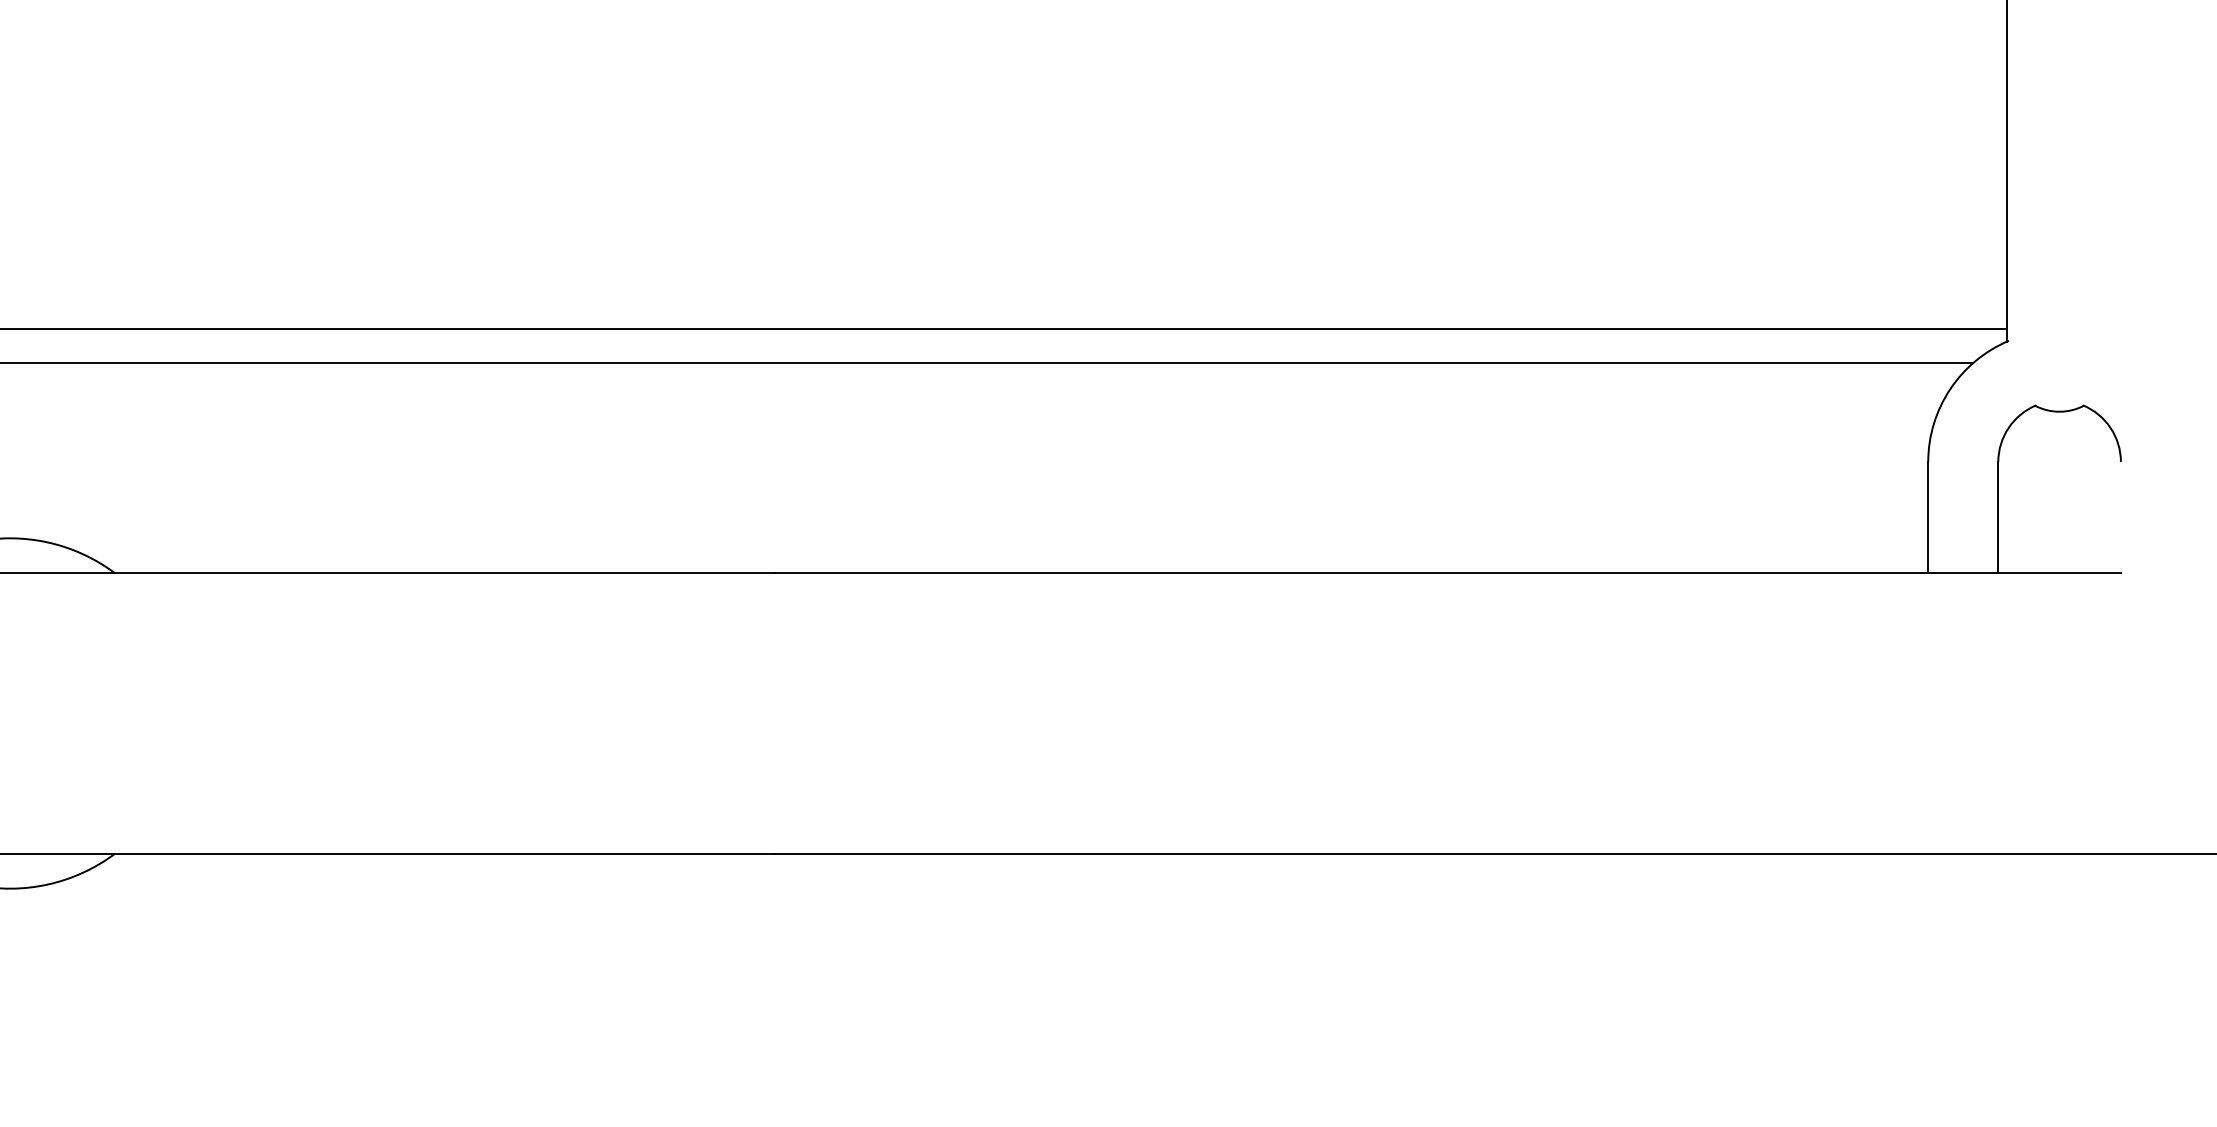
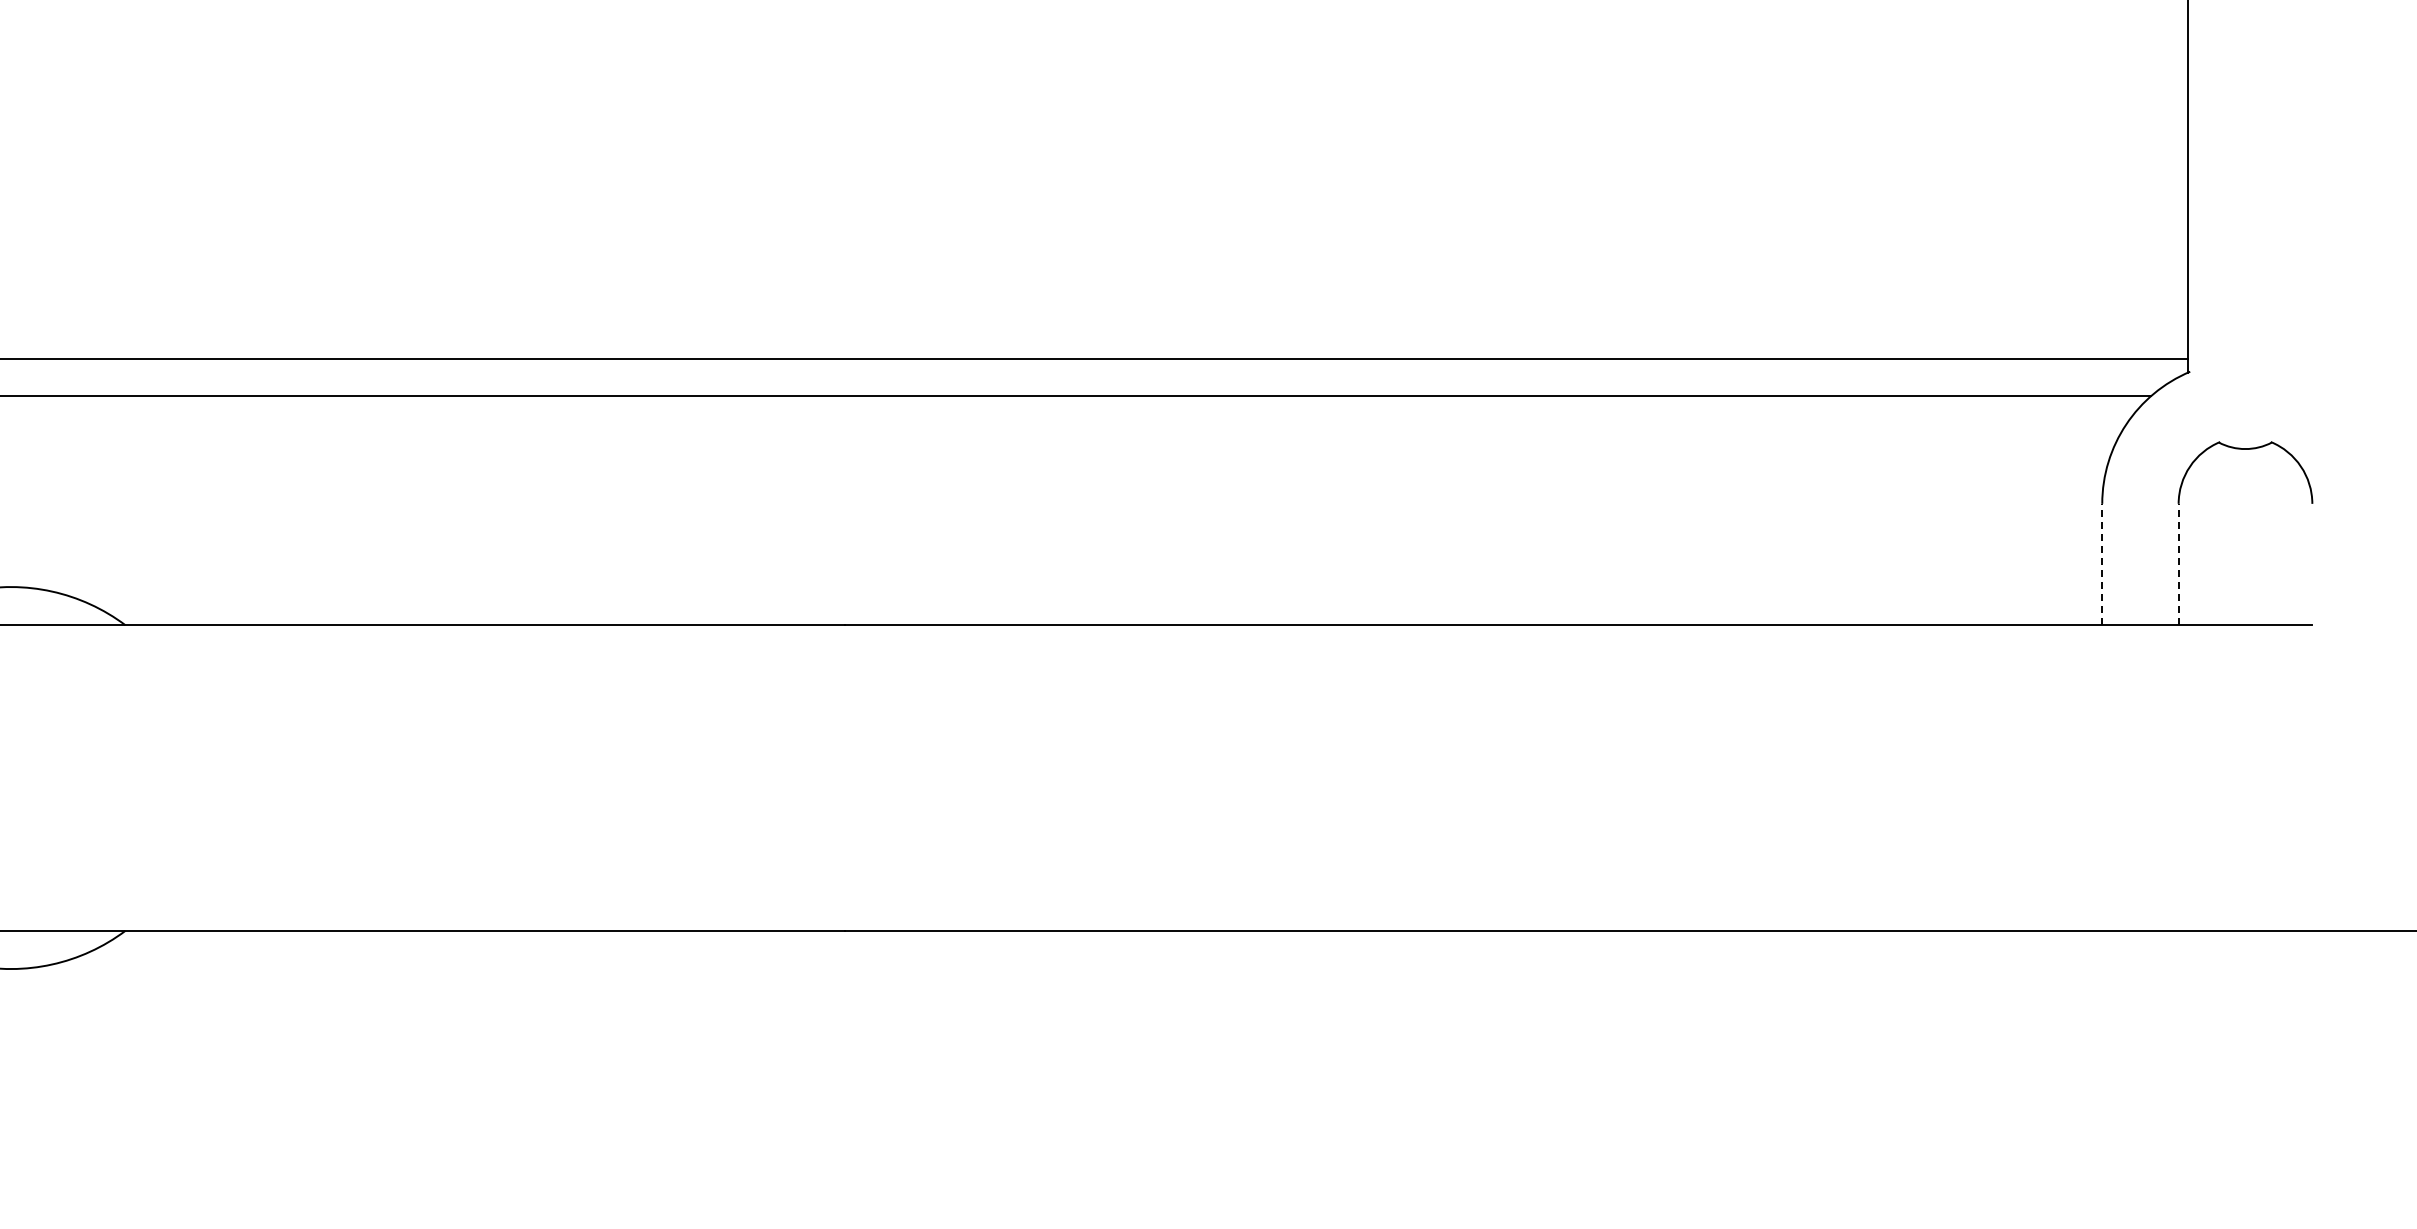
line: (1928, 517) -> (2102, 564), solid -> dashed
line: (1998, 517) -> (2178, 564), solid -> dashed

